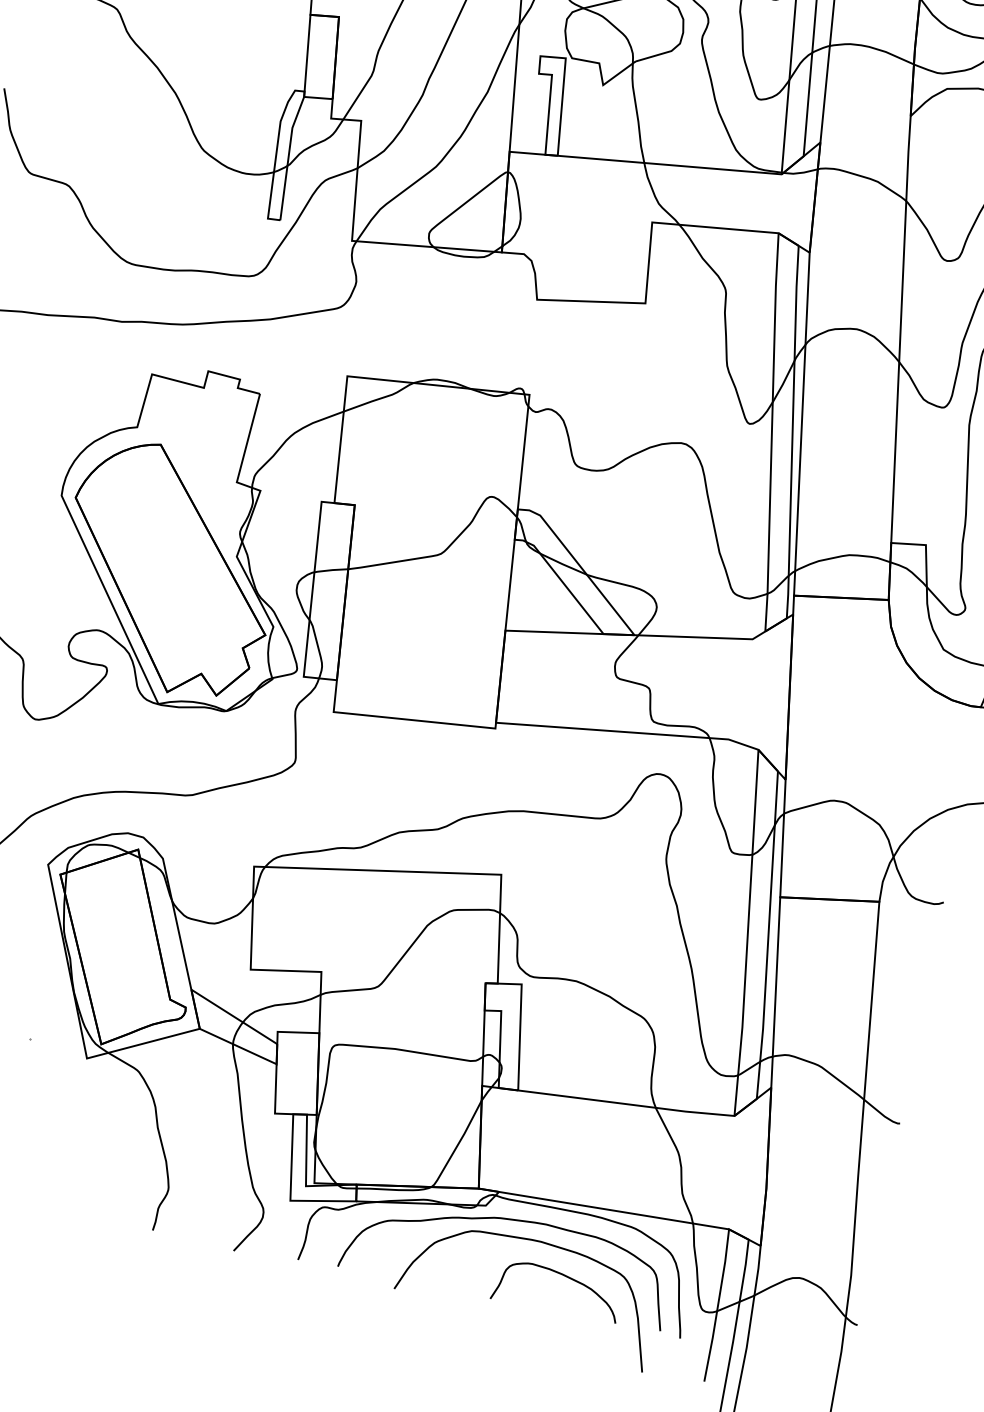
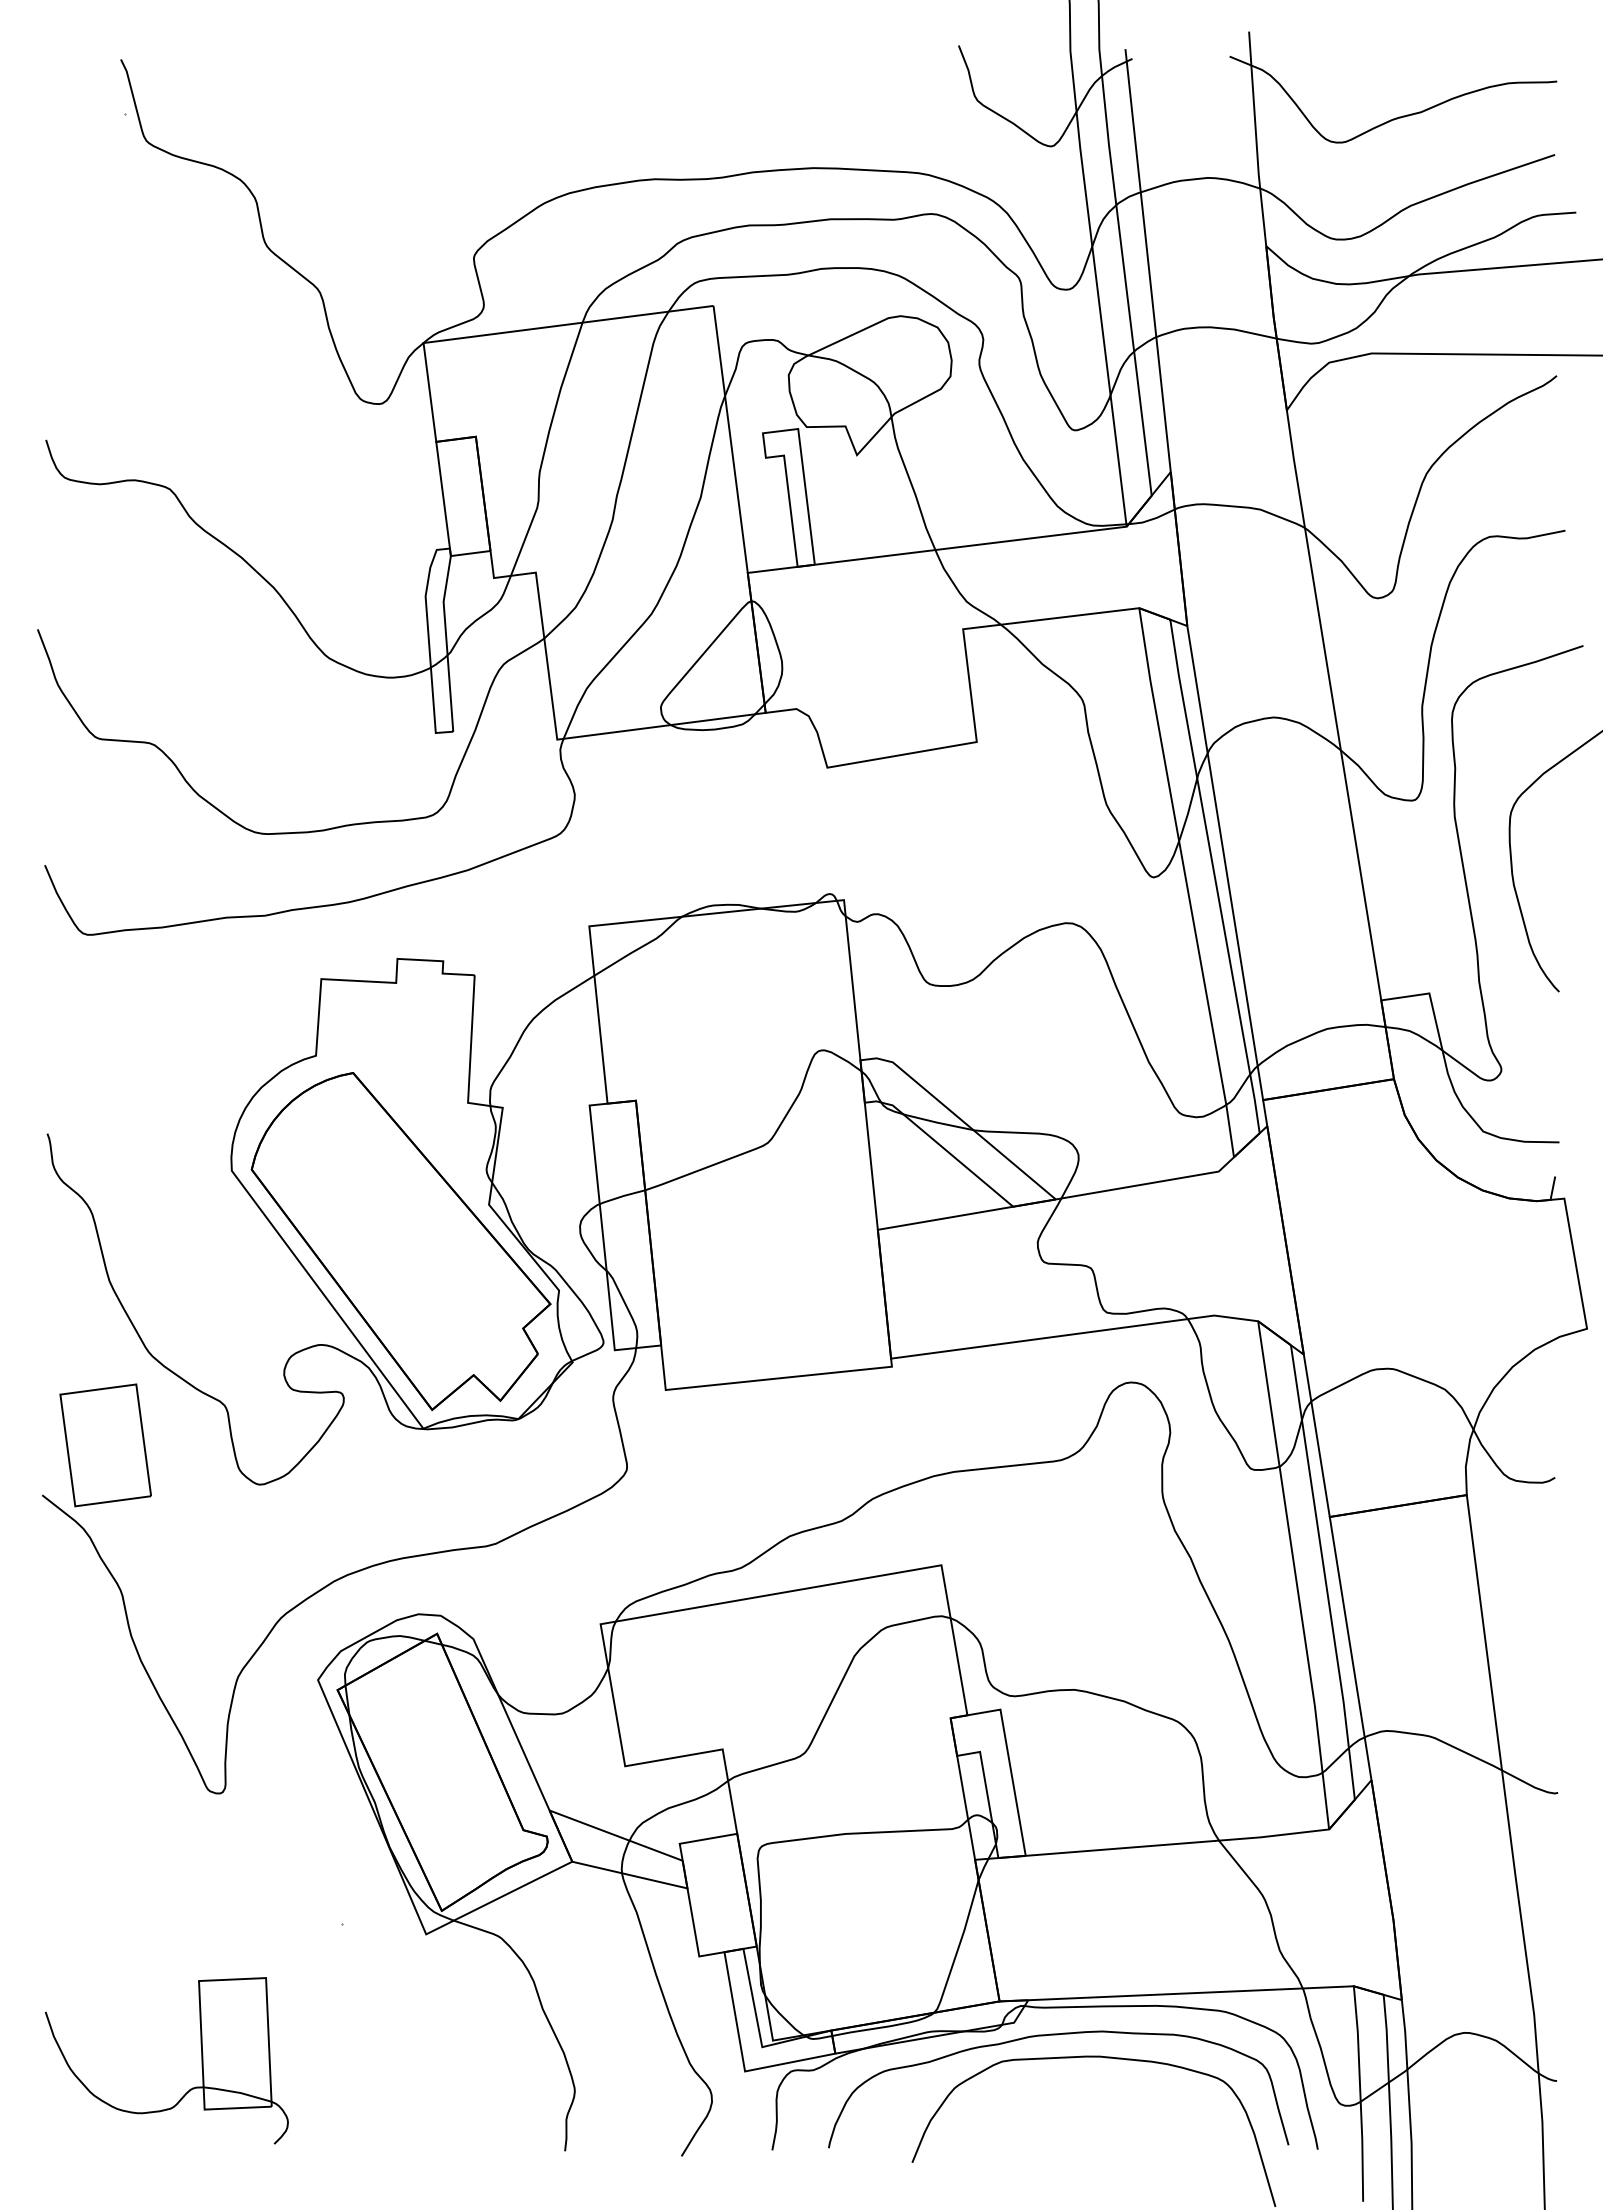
curve: (564, 1276) -> (1142, 2097), removed

